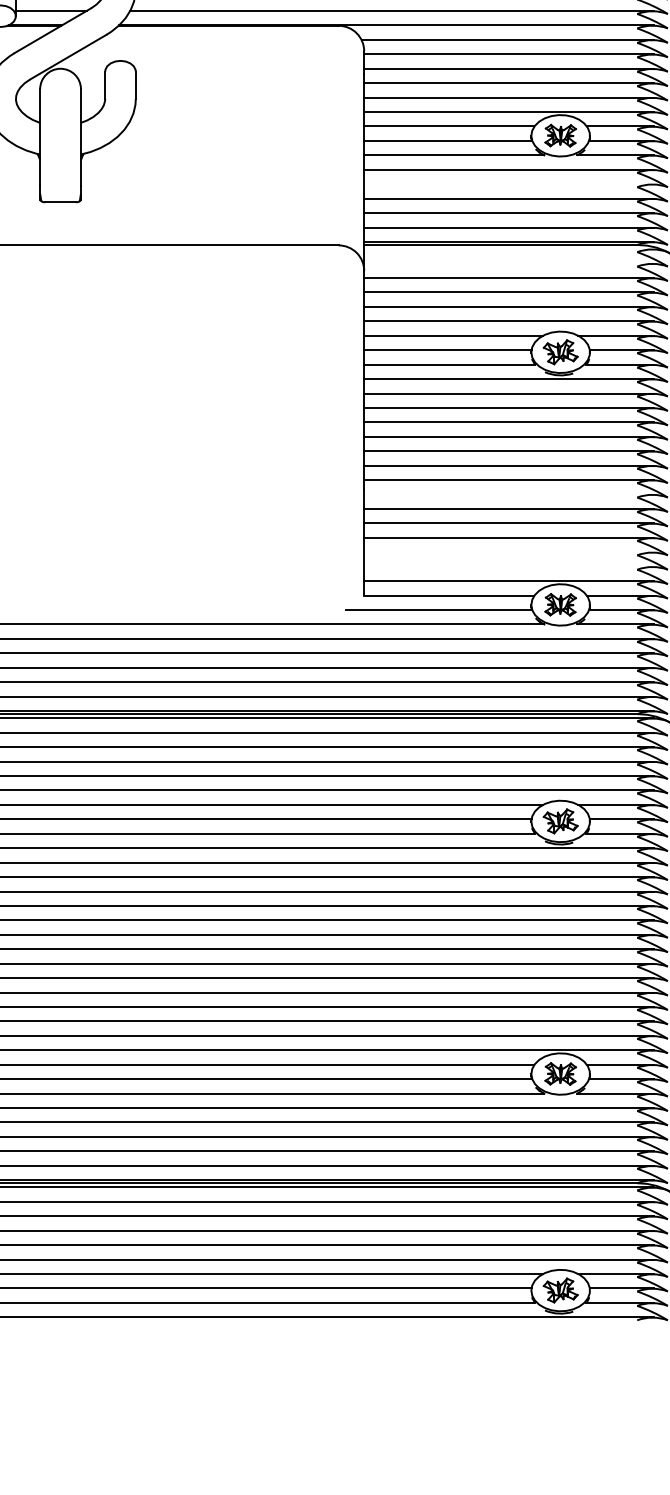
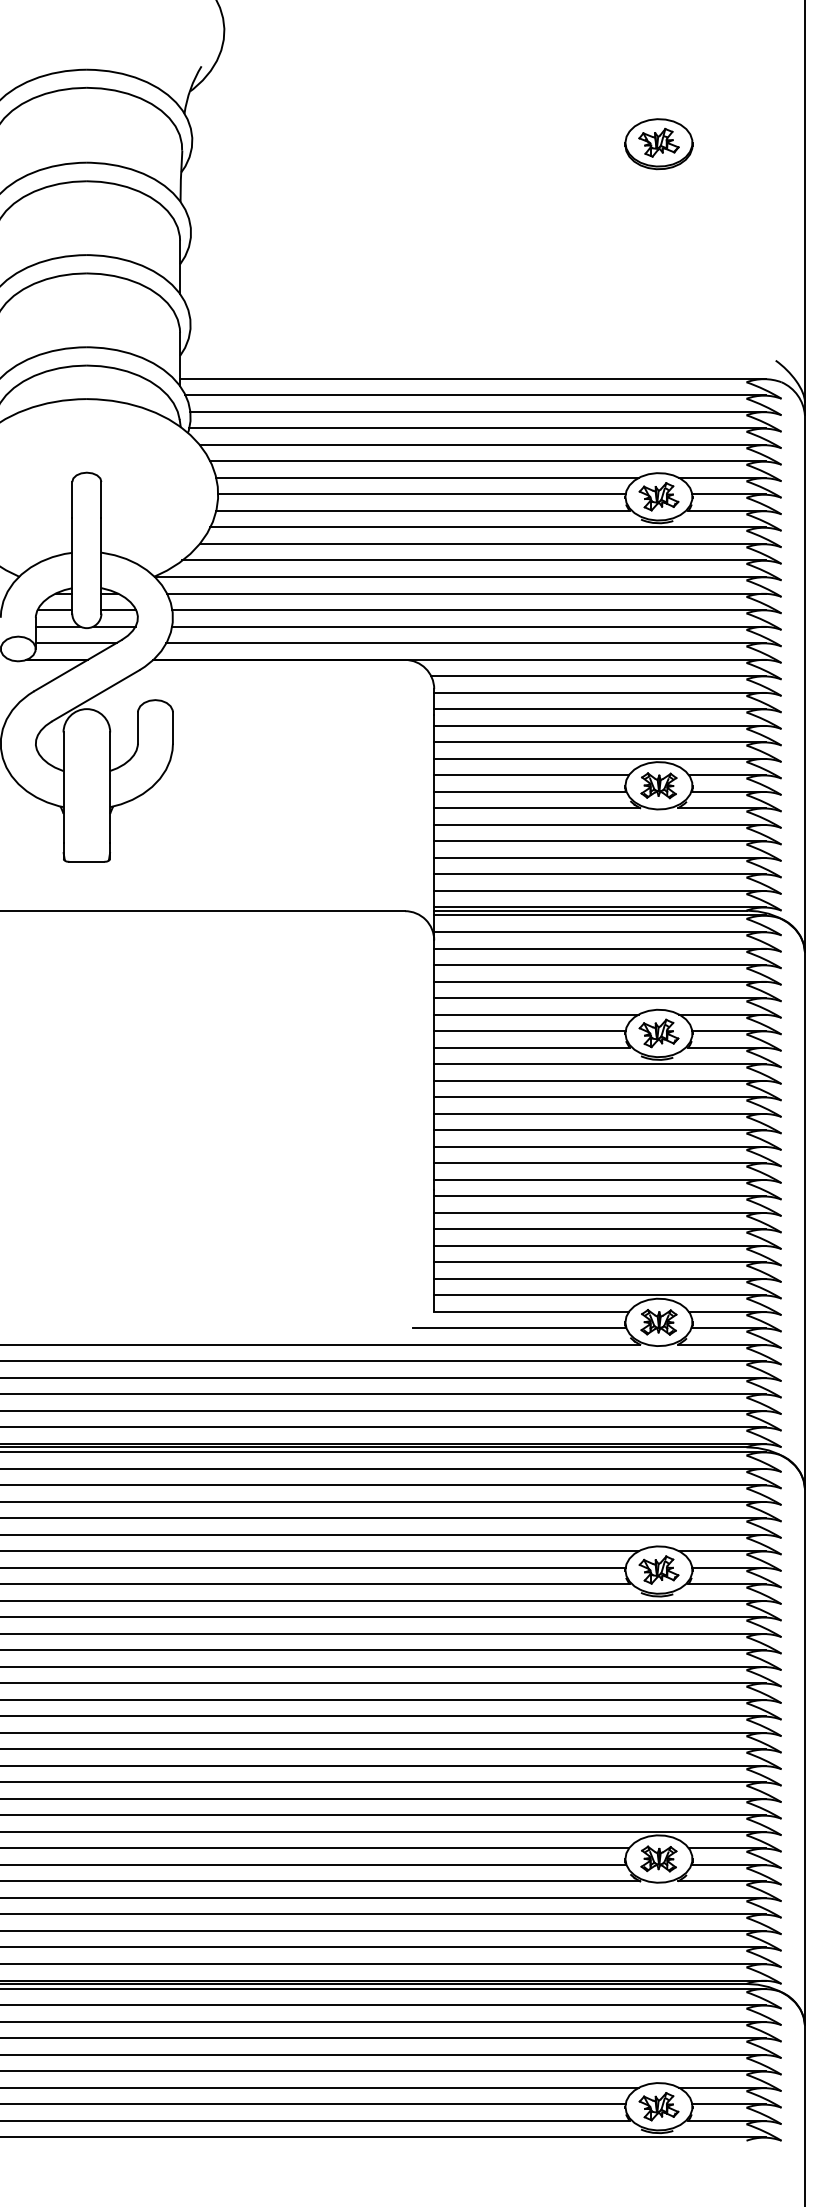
line: (508, 184) -> (599, 841), added
line: (508, 249) -> (599, 915), added
line: (508, 264) -> (599, 932), added
line: (508, 494) -> (599, 1196), added
line: (508, 552) -> (599, 1262), added
line: (508, 566) -> (599, 1278), added

